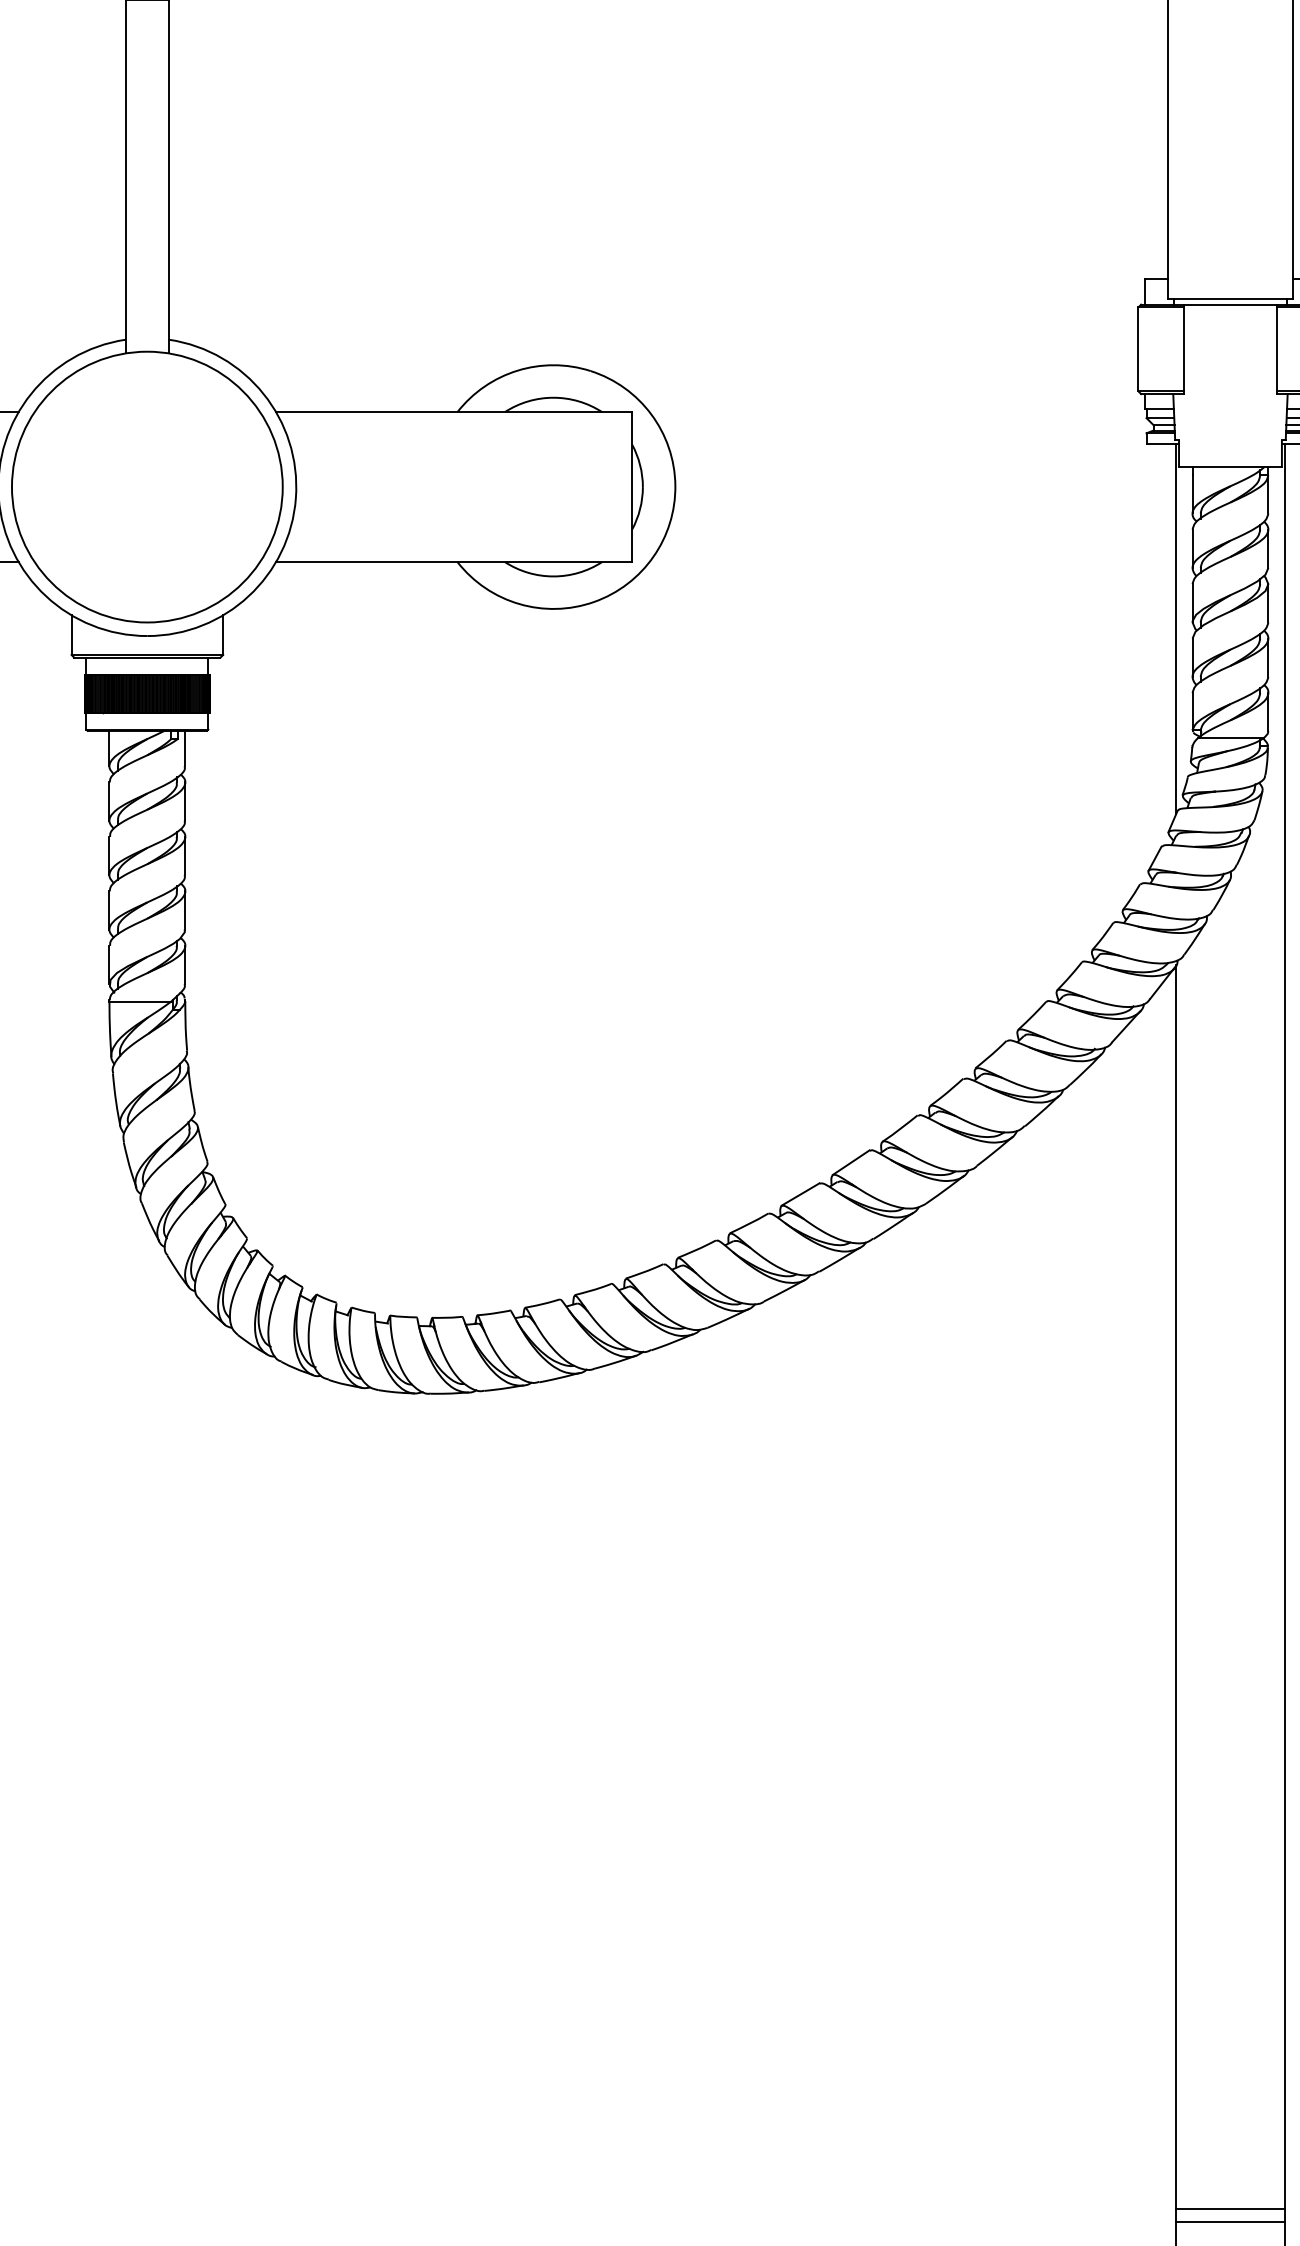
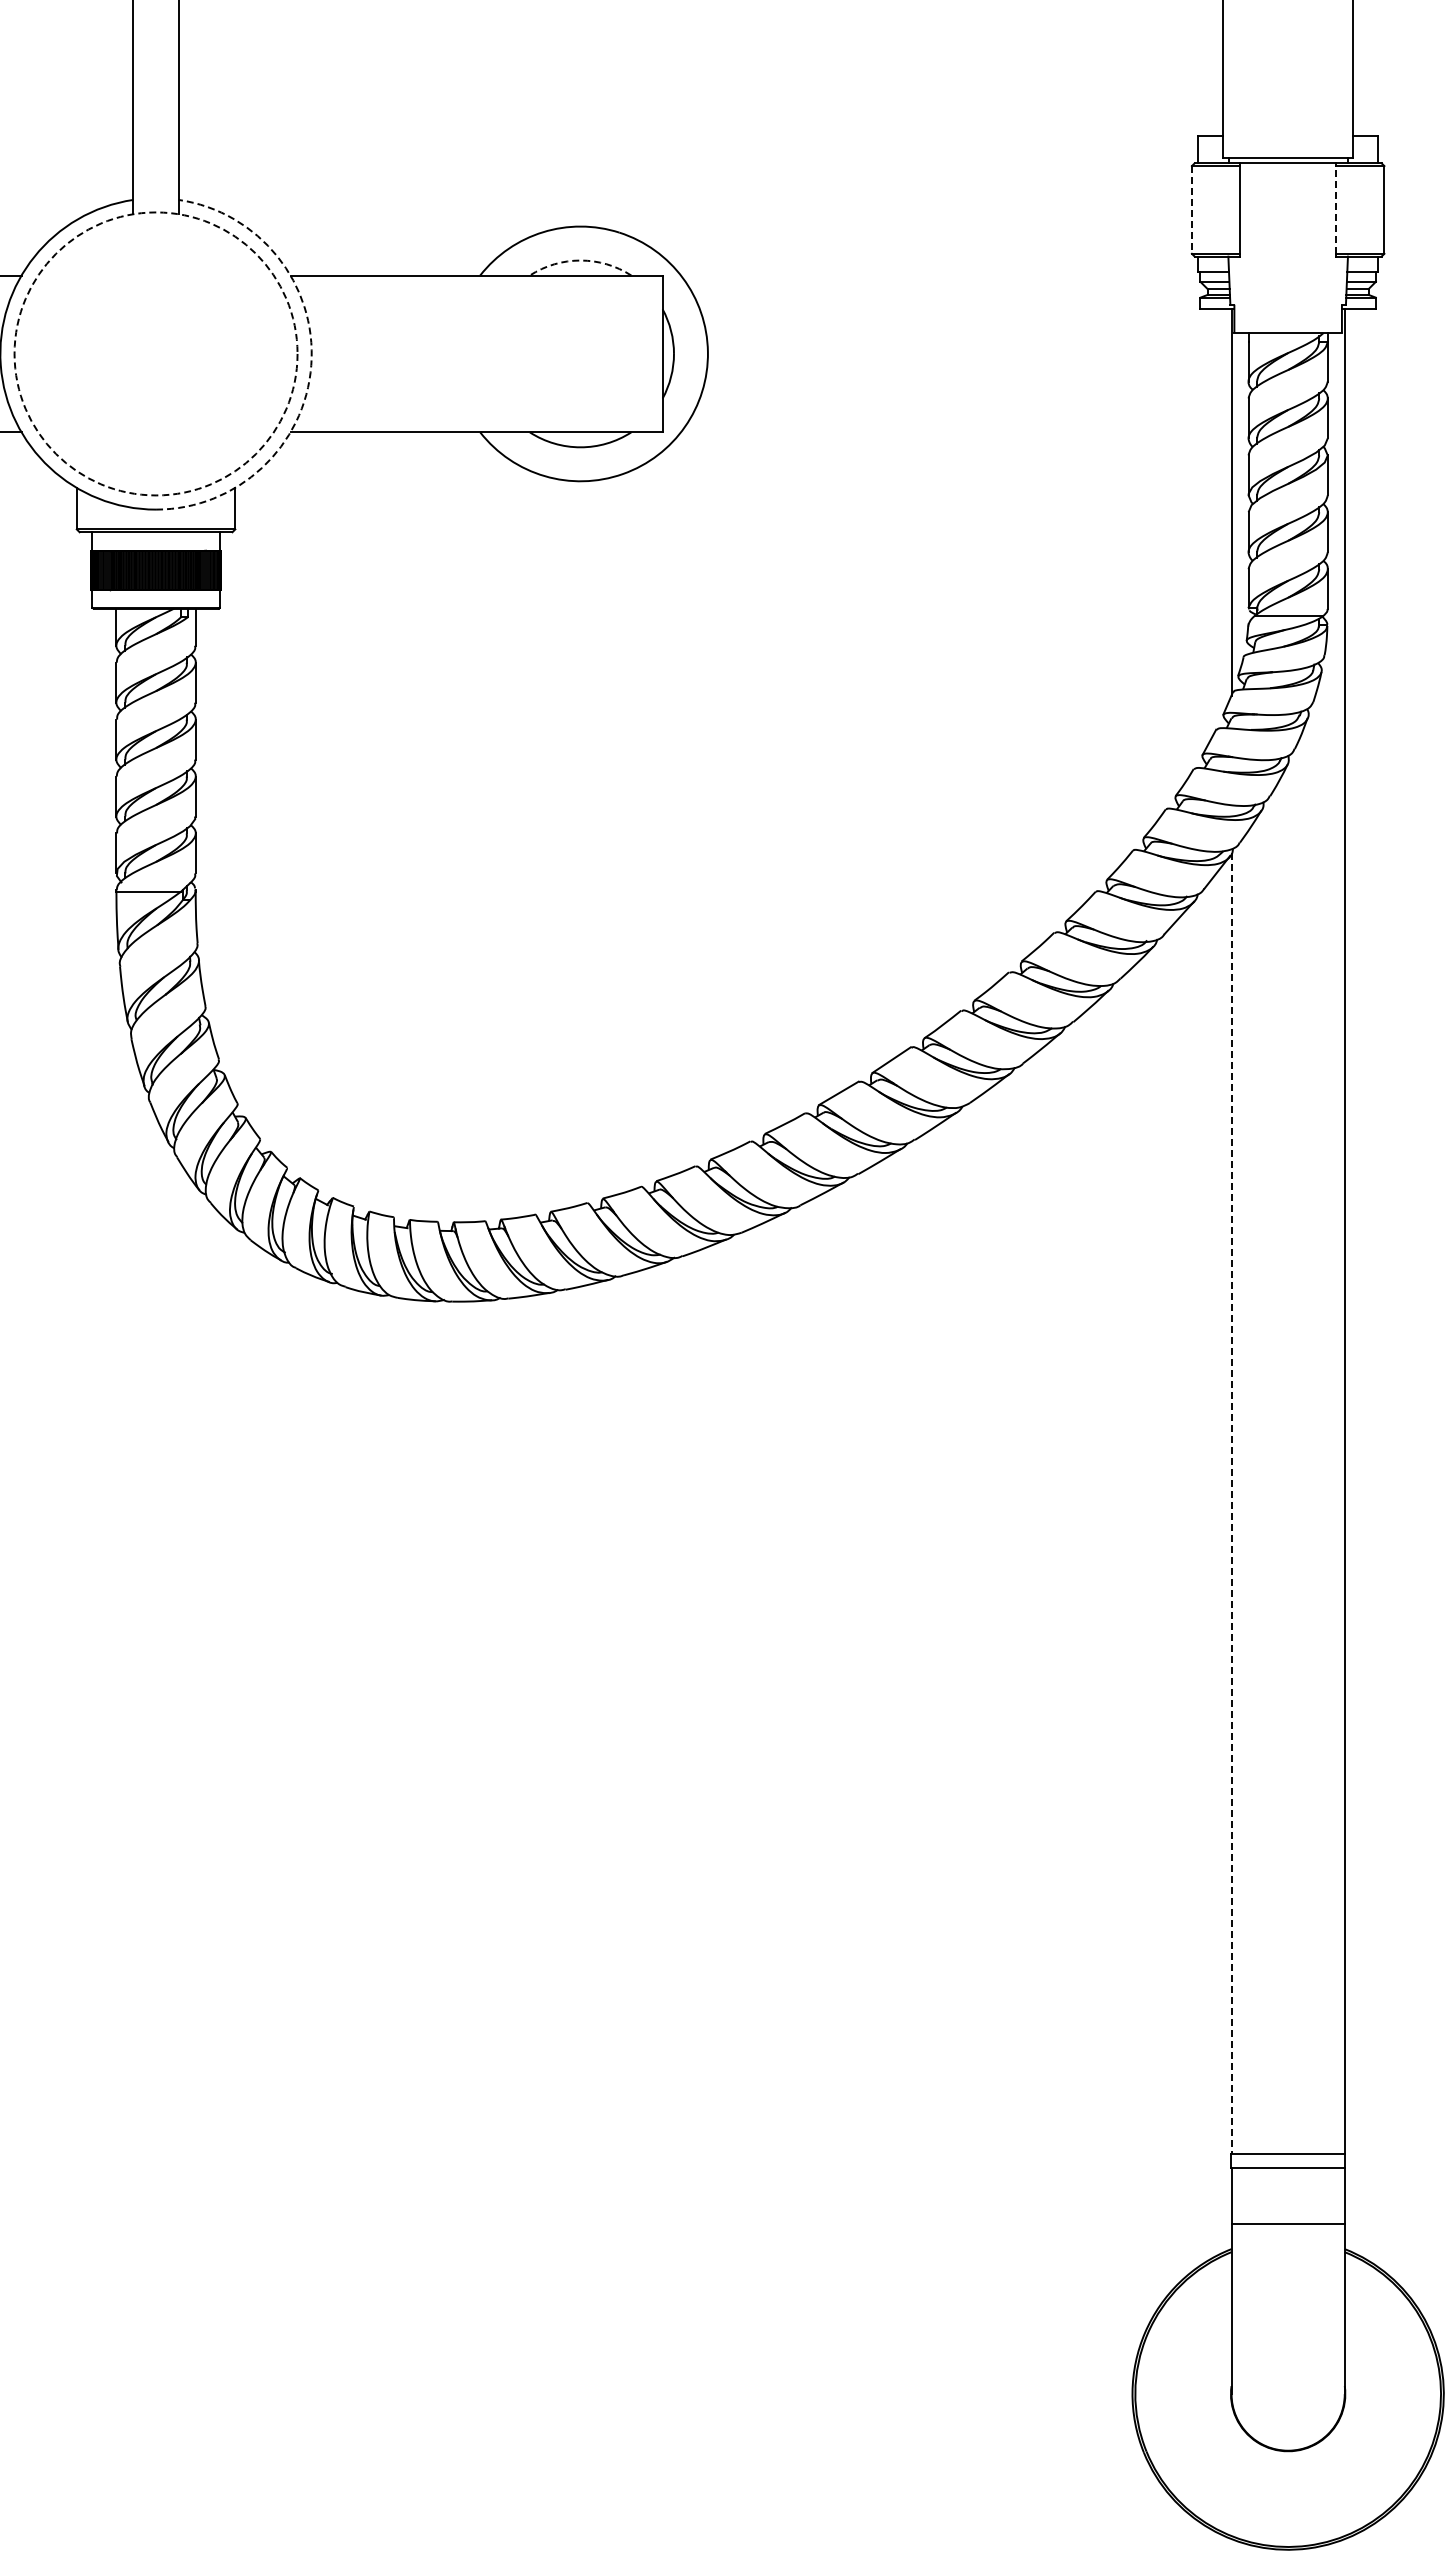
line: (1137, 348) -> (1191, 209), solid -> dashed
line: (1276, 348) -> (1336, 209), solid -> dashed
arc: (553, 397) -> (580, 260), solid -> dashed
circle: (146, 486) -> (155, 353), solid -> dashed
arc: (296, 498) -> (311, 365), solid -> dashed
line: (1176, 1586) -> (1231, 1503), solid -> dashed

